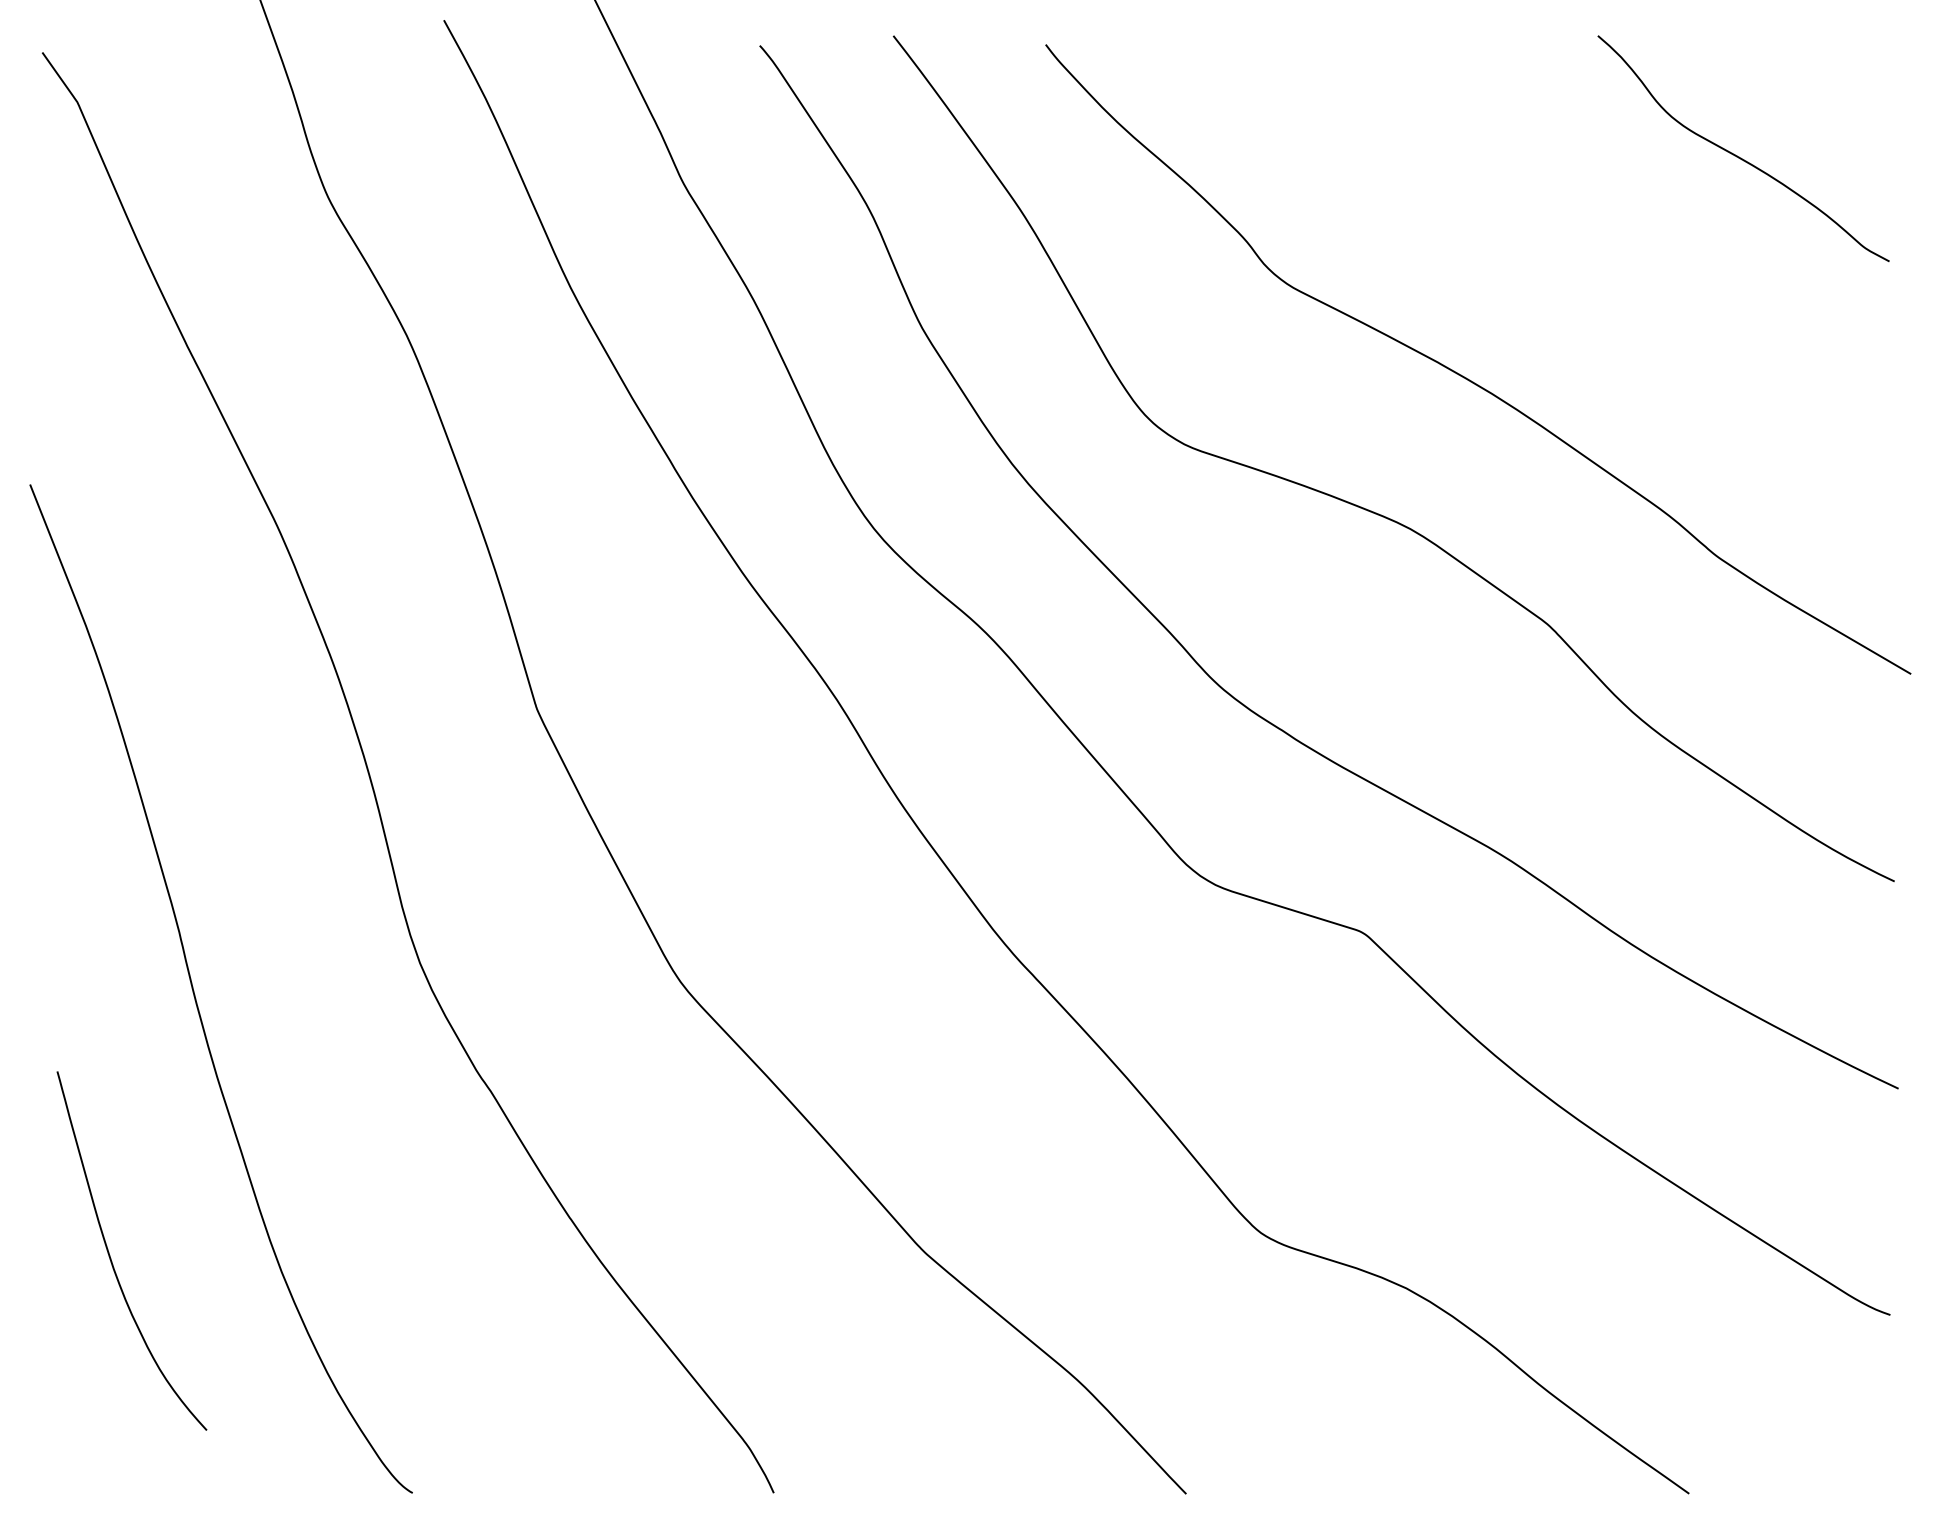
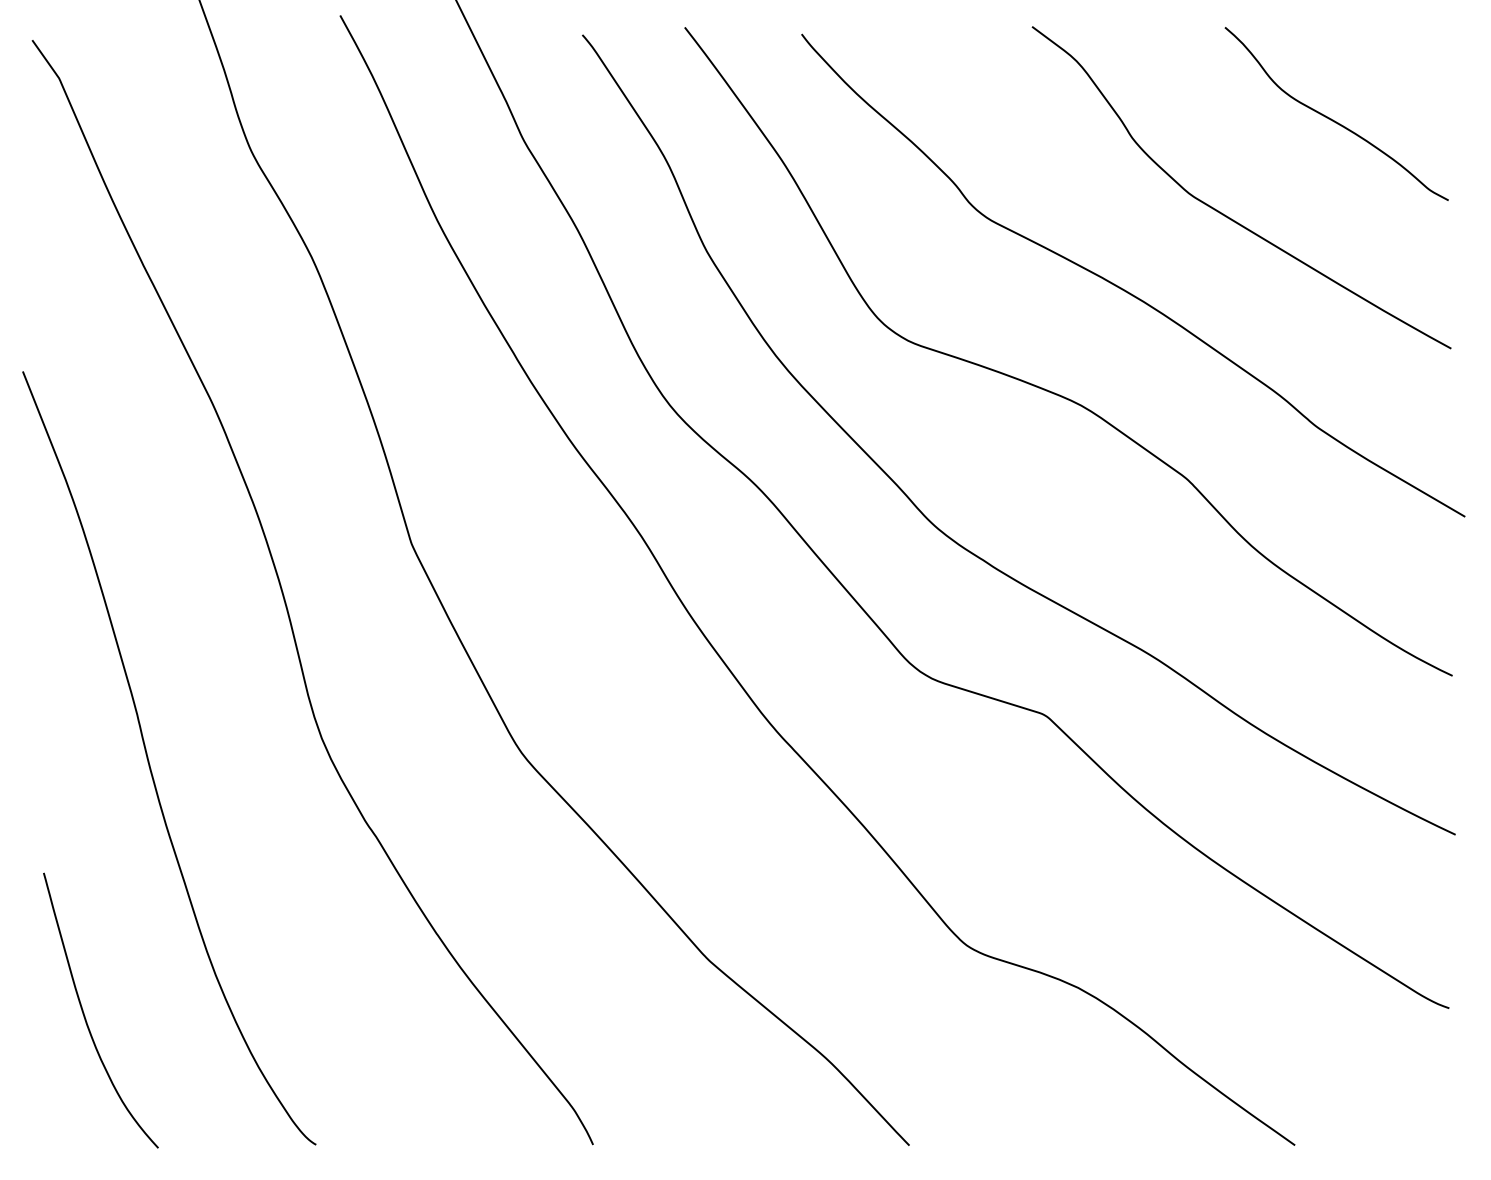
curve: (1600, 281) -> (1227, 215), added
curve: (111, 1258) -> (85, 1016), moved

